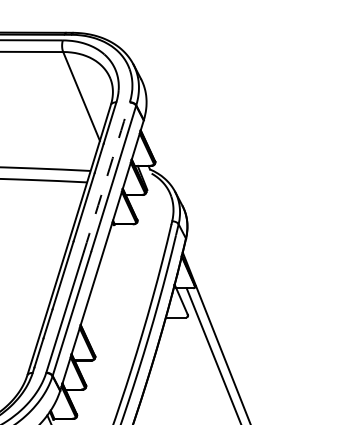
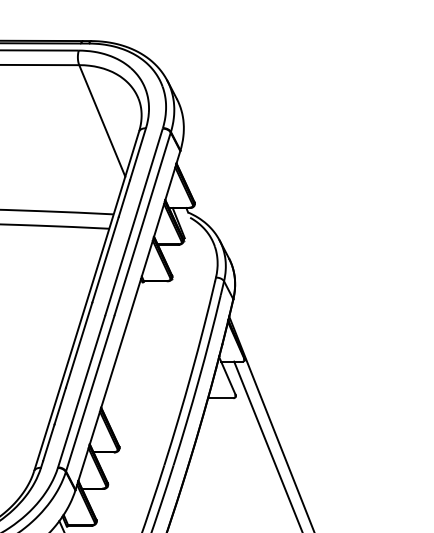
arc: (107, 177) -> (134, 222), dashed -> solid

